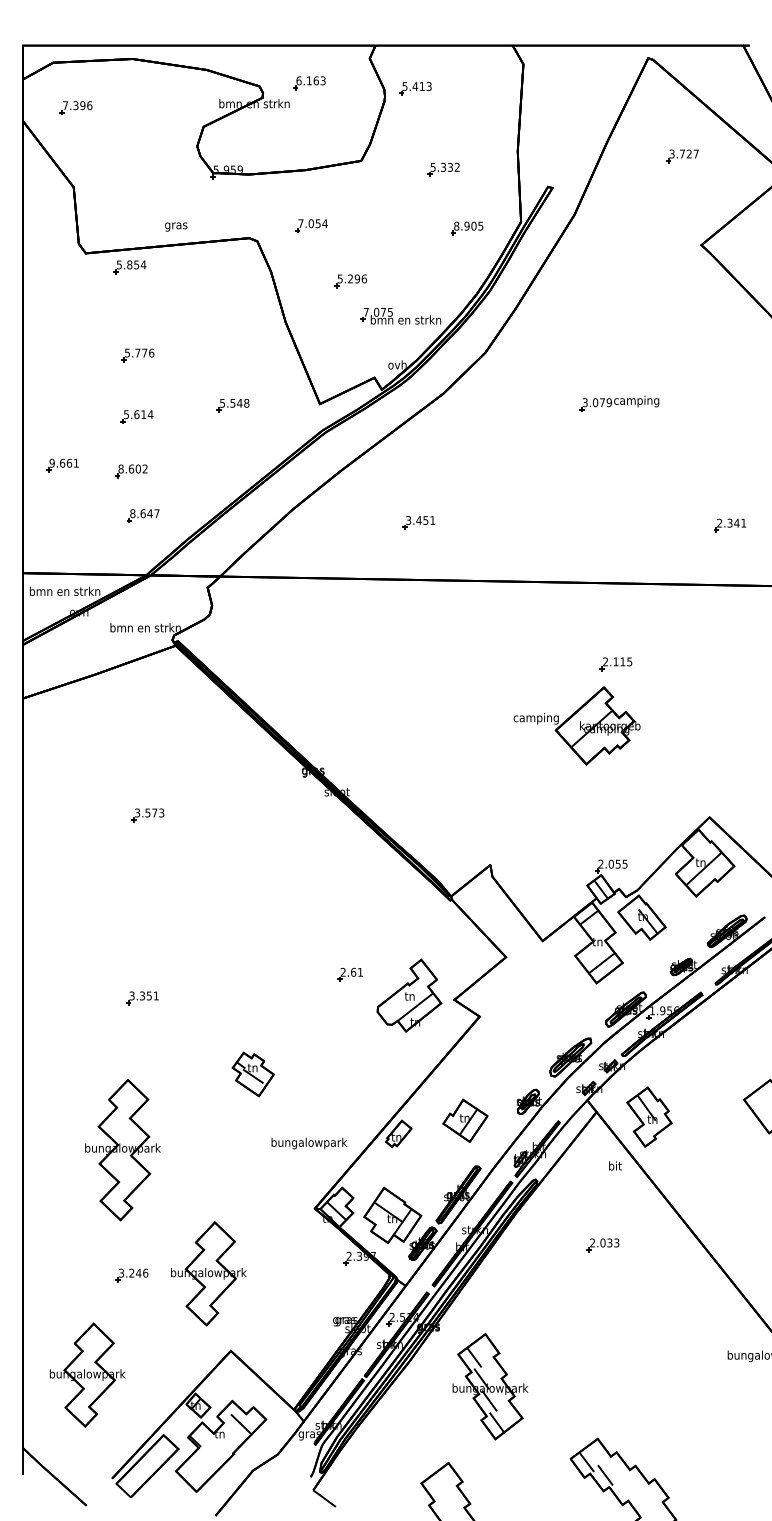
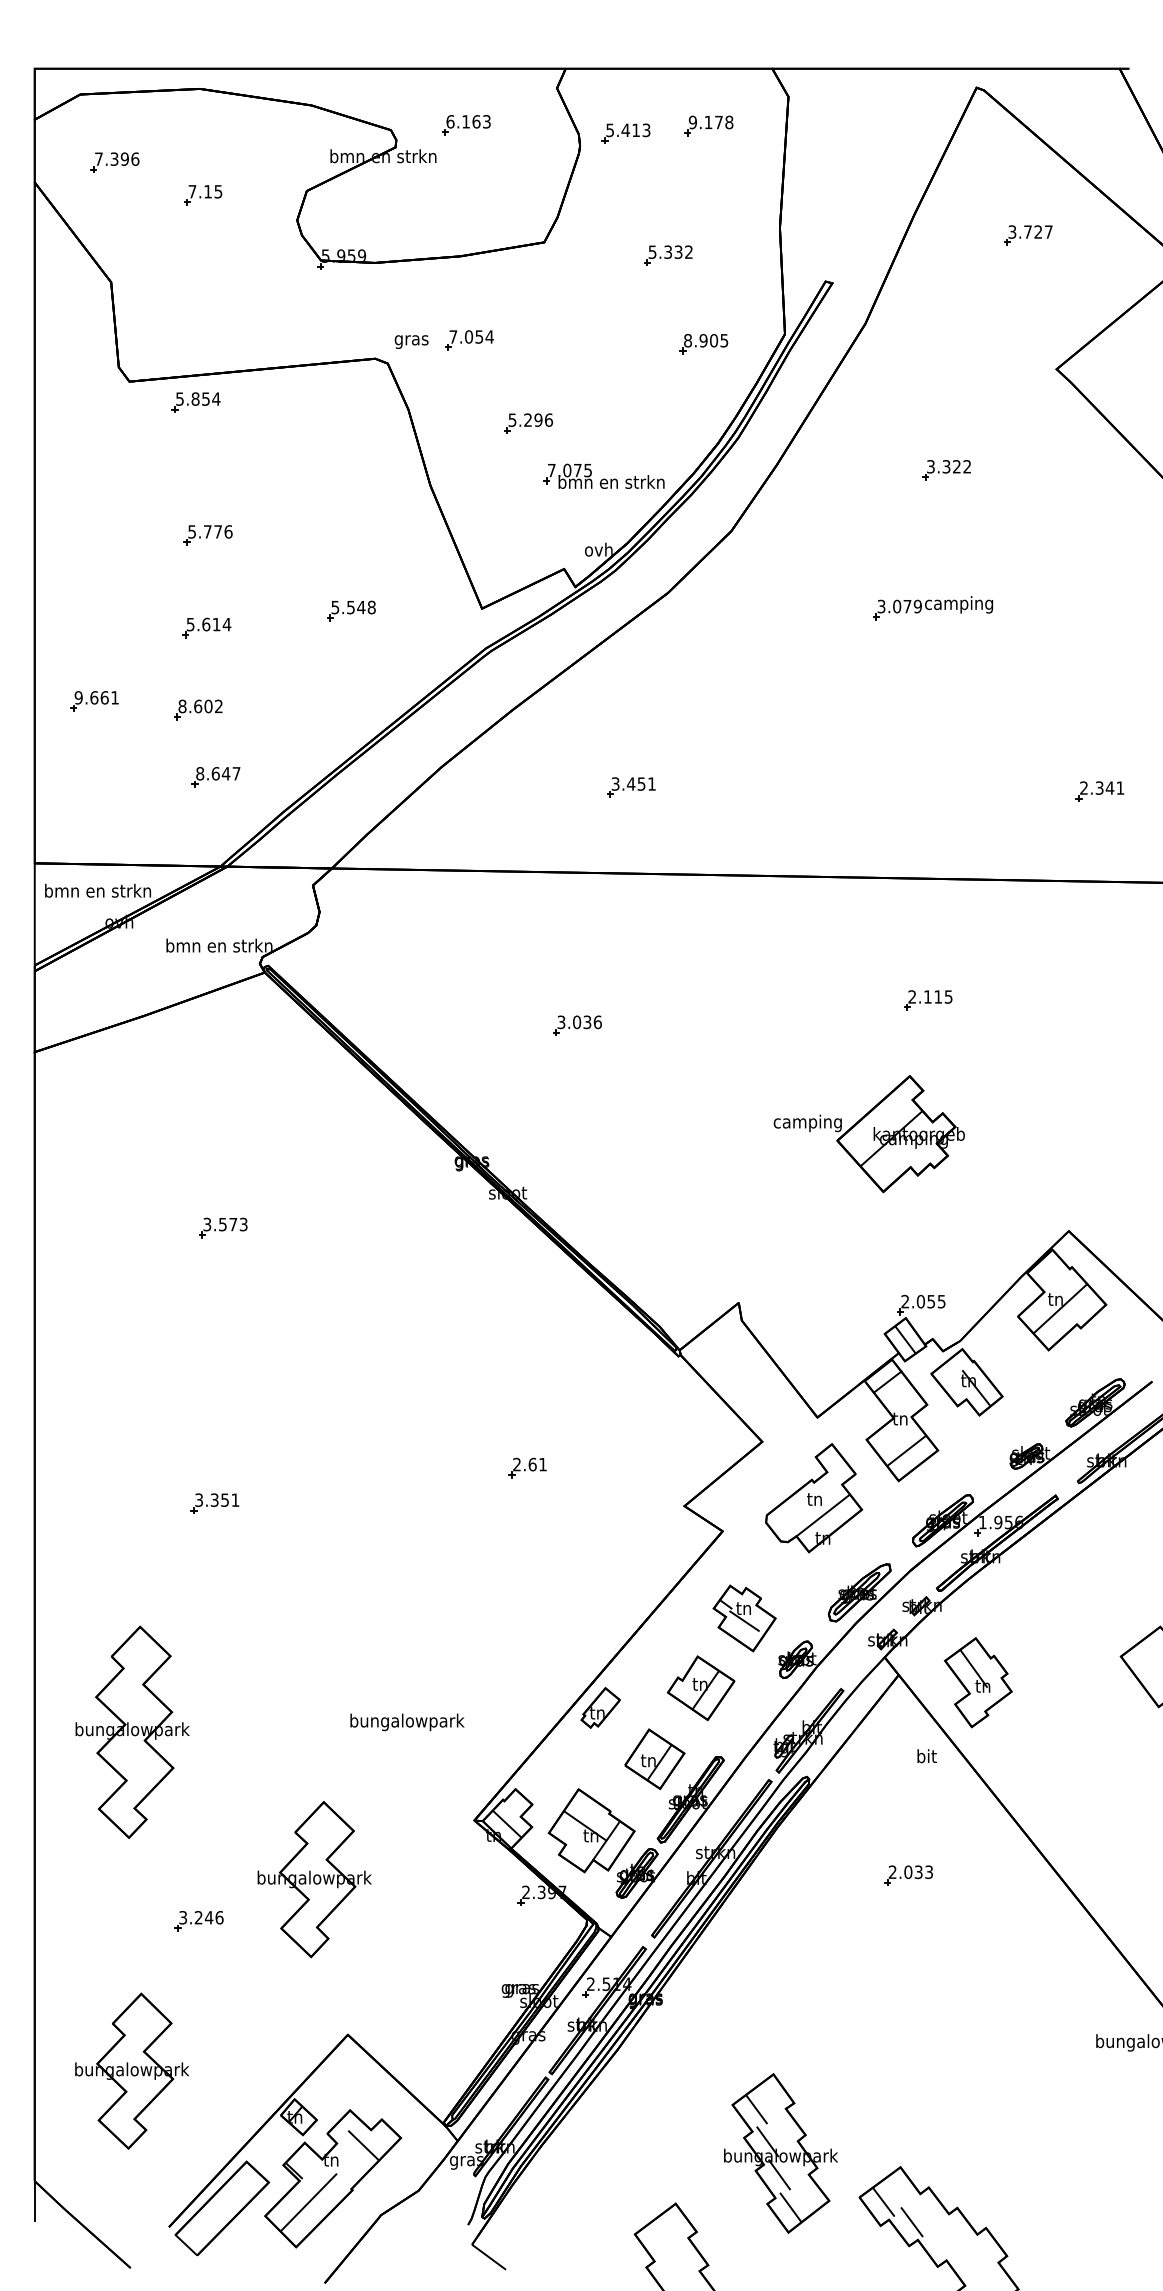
part: (470, 83) -> (708, 125), added
part: (134, 129) -> (202, 195), added
text: (176, 226) -> (412, 341), moved
part: (628, 312) -> (946, 470), added
part: (383, 680) -> (577, 1025), added
part: (576, 725) -> (868, 1133), moved
part: (409, 995) -> (814, 1497), moved
part: (252, 1074) -> (743, 1618), moved
text: (309, 1143) -> (407, 1722), moved
part: (122, 1150) -> (131, 1732), moved
part: (434, 1167) -> (654, 1758), added
part: (208, 1273) -> (314, 1879), moved
part: (490, 1386) -> (781, 2153), moved
line: (204, 1462) -> (308, 2202), added

